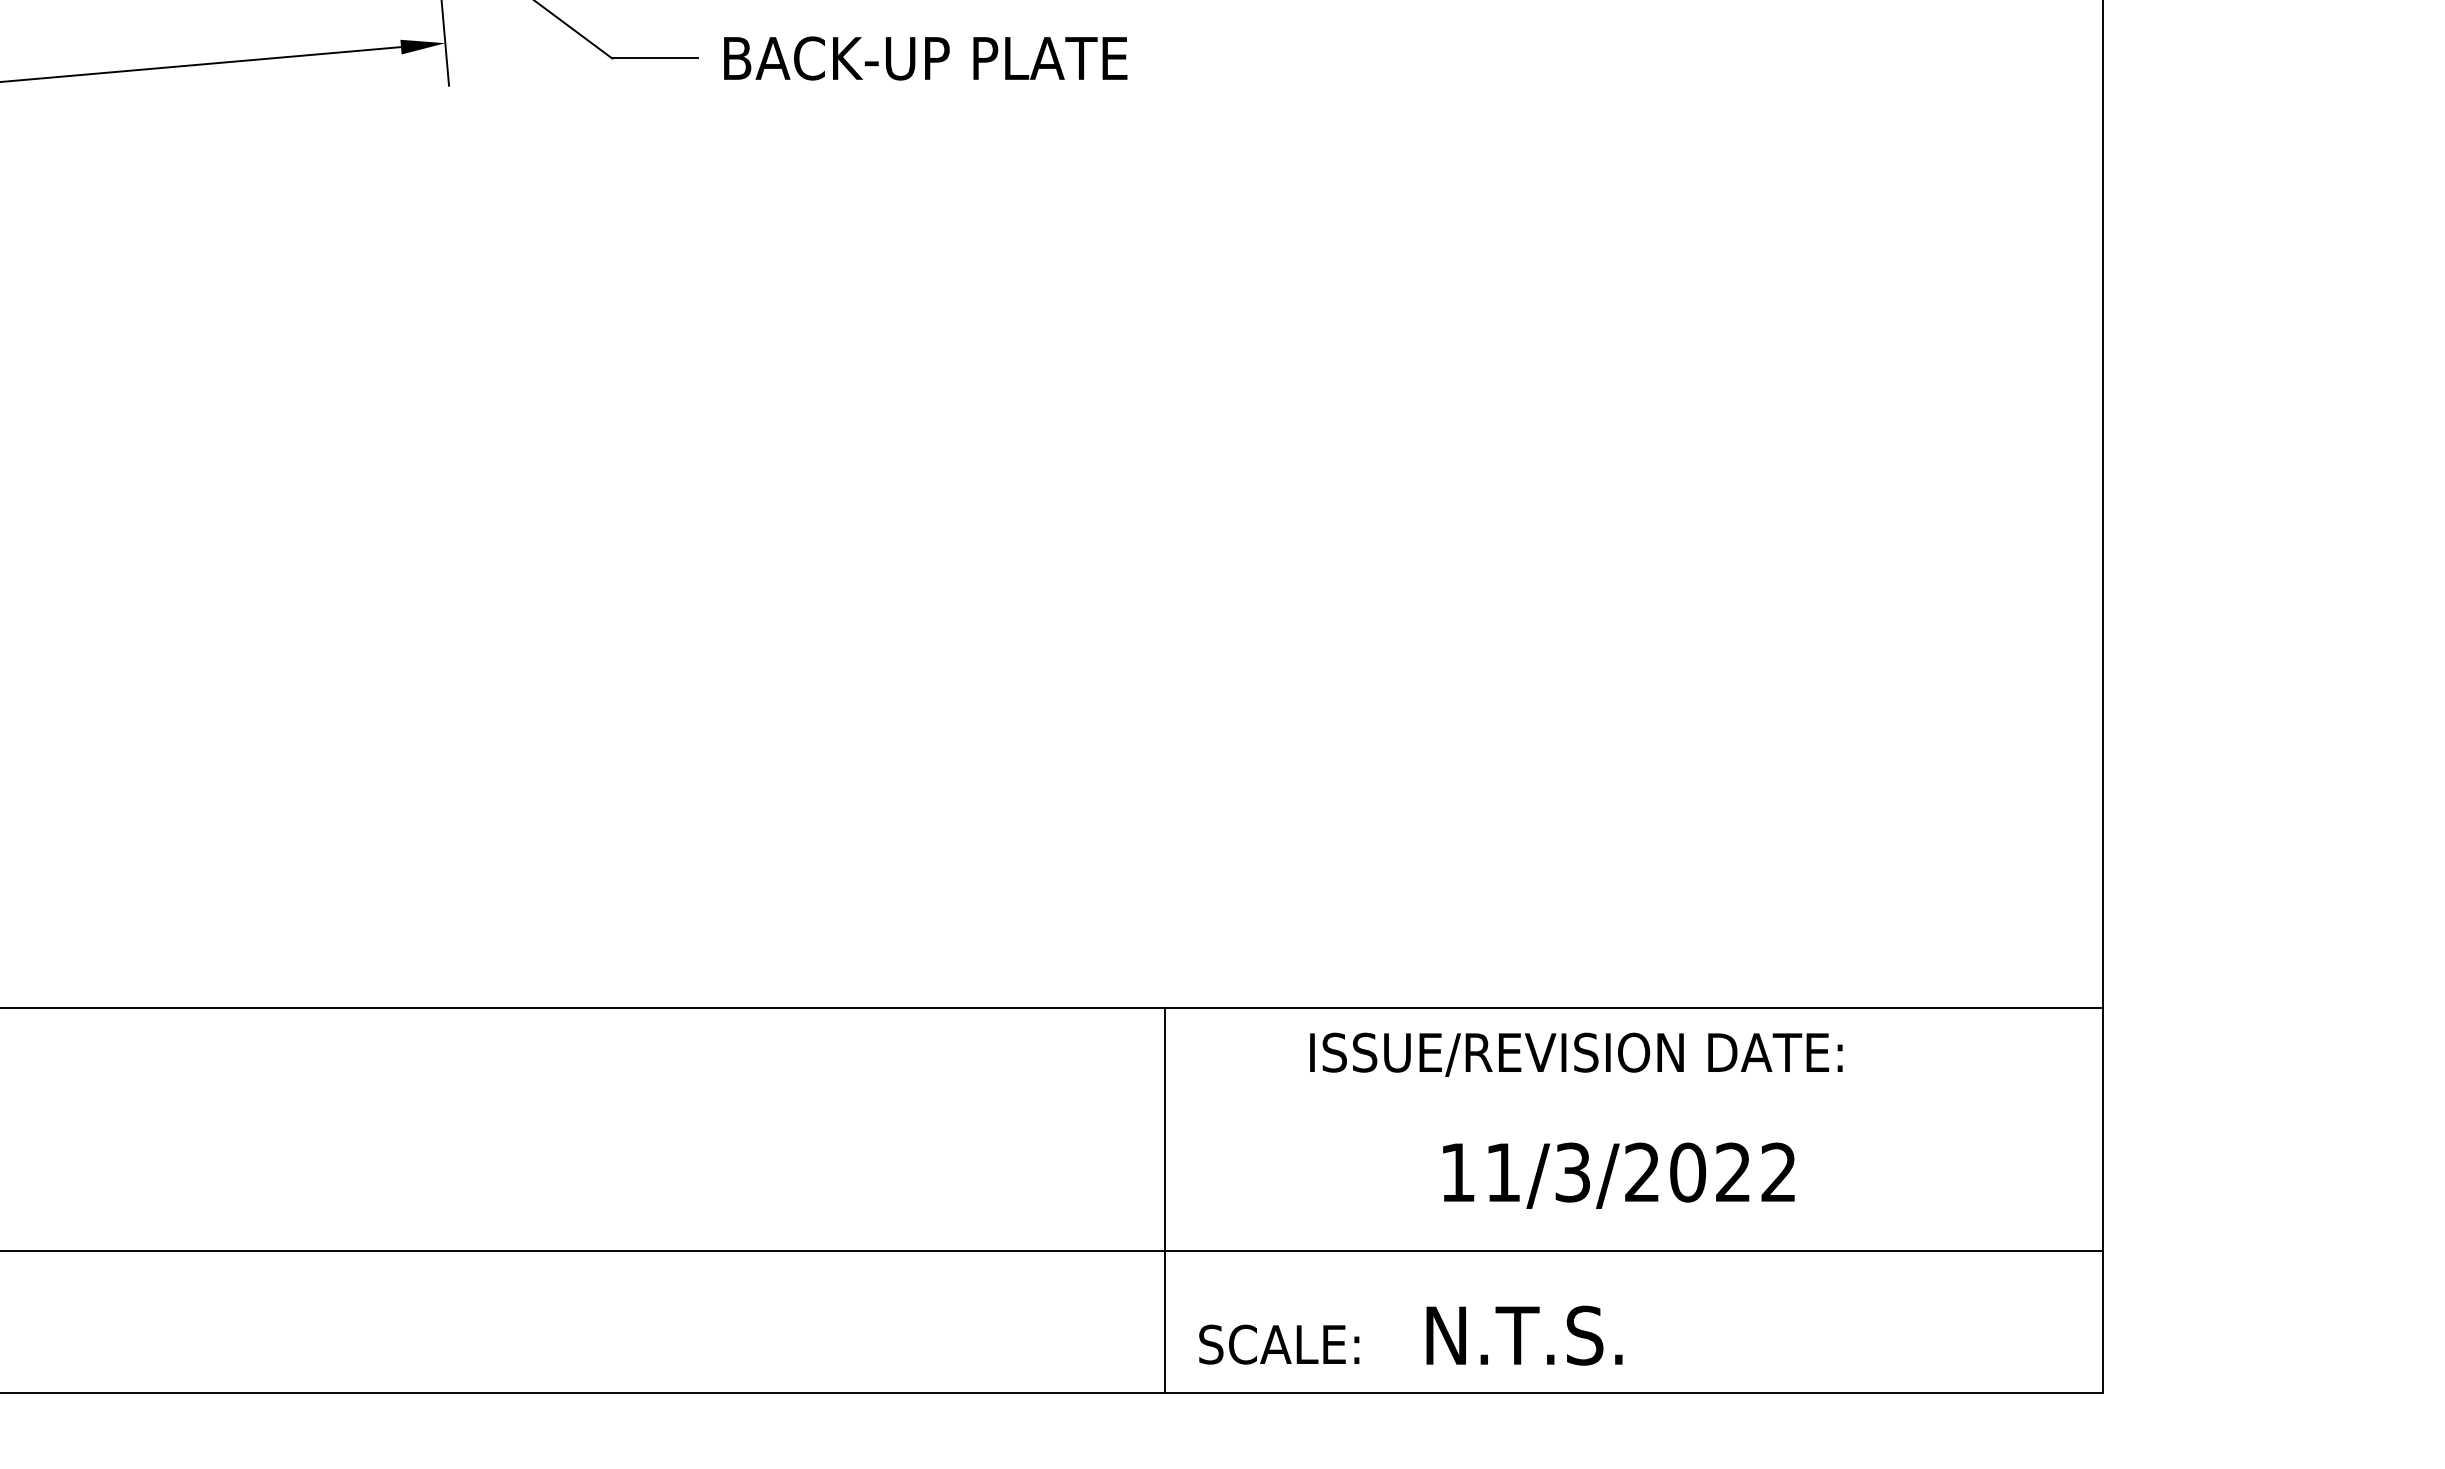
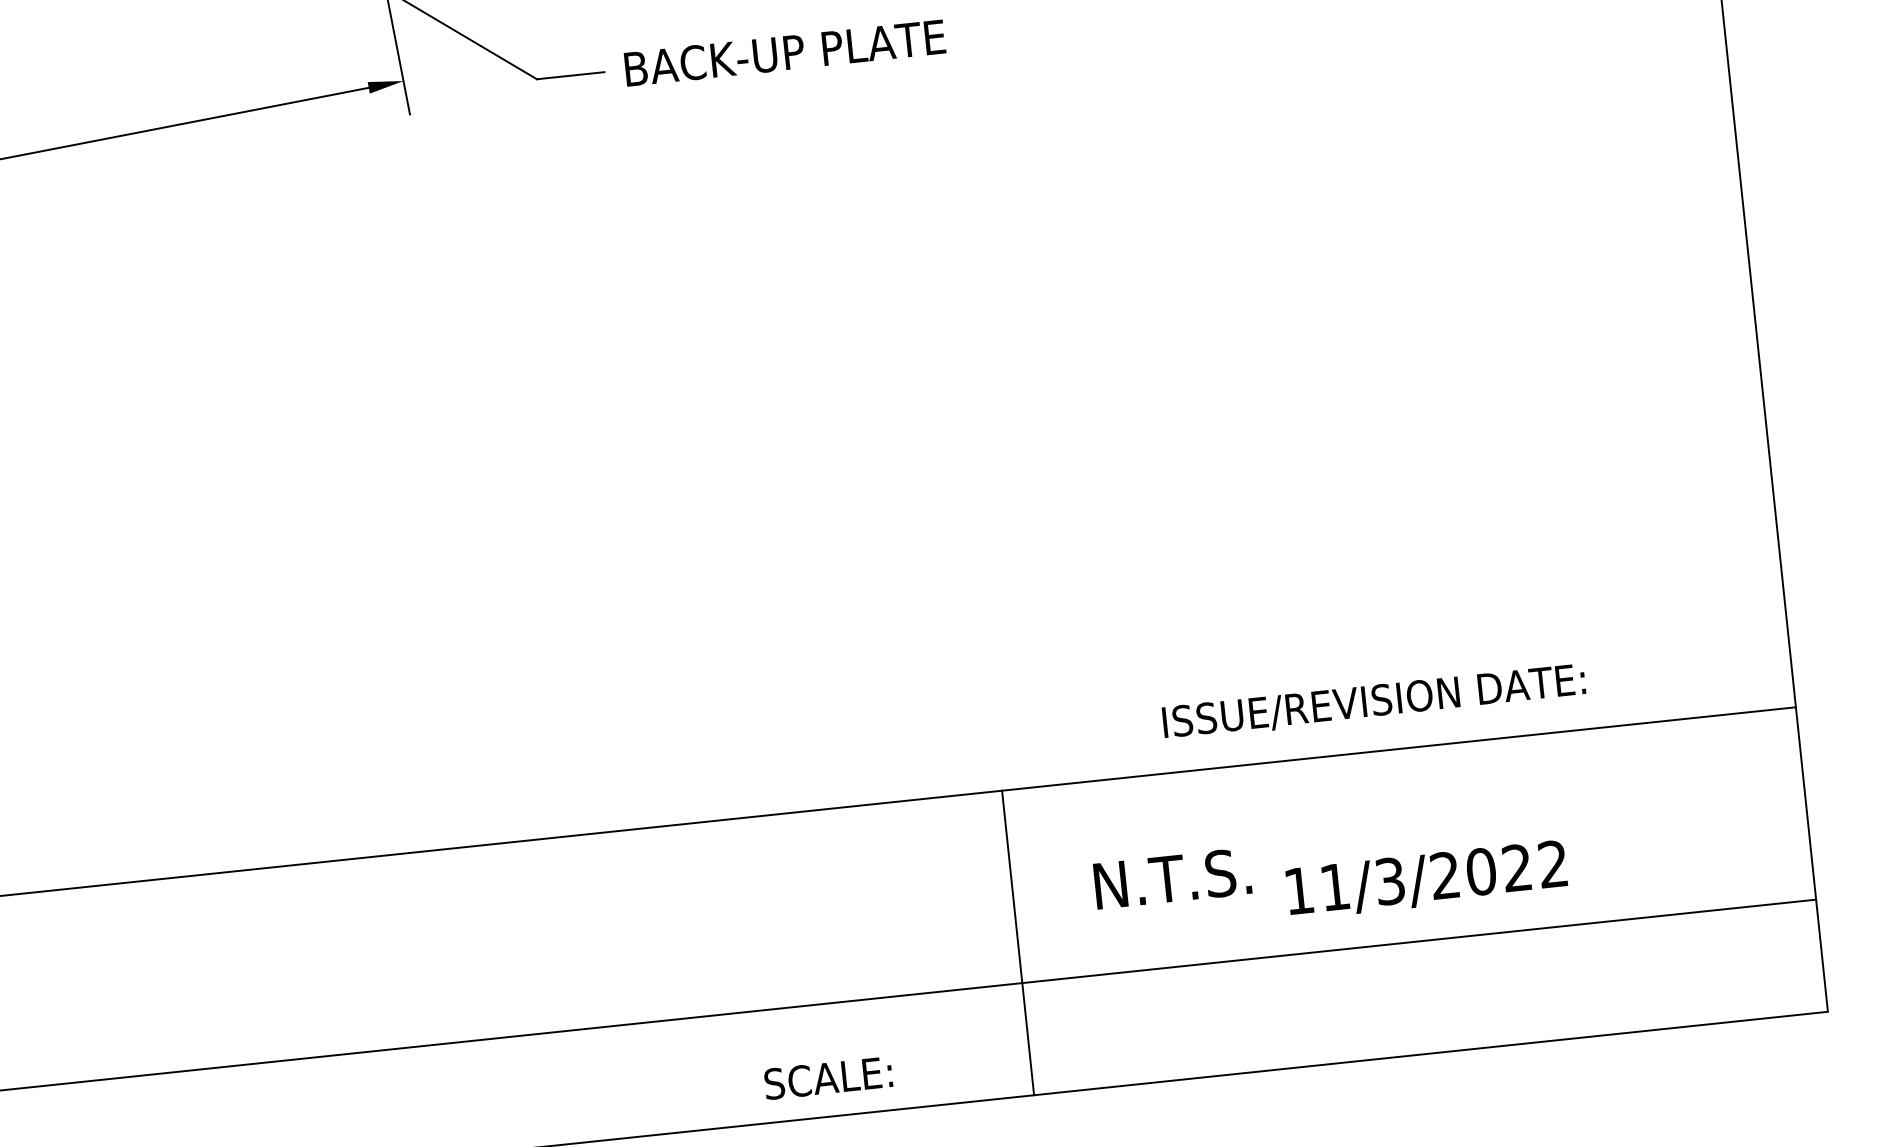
text: (1576, 1054) -> (1374, 702), moved
line: (1164, 1200) -> (1017, 942), moved
text: (1524, 1335) -> (1172, 878), moved
text: (1279, 1344) -> (828, 1078), moved

